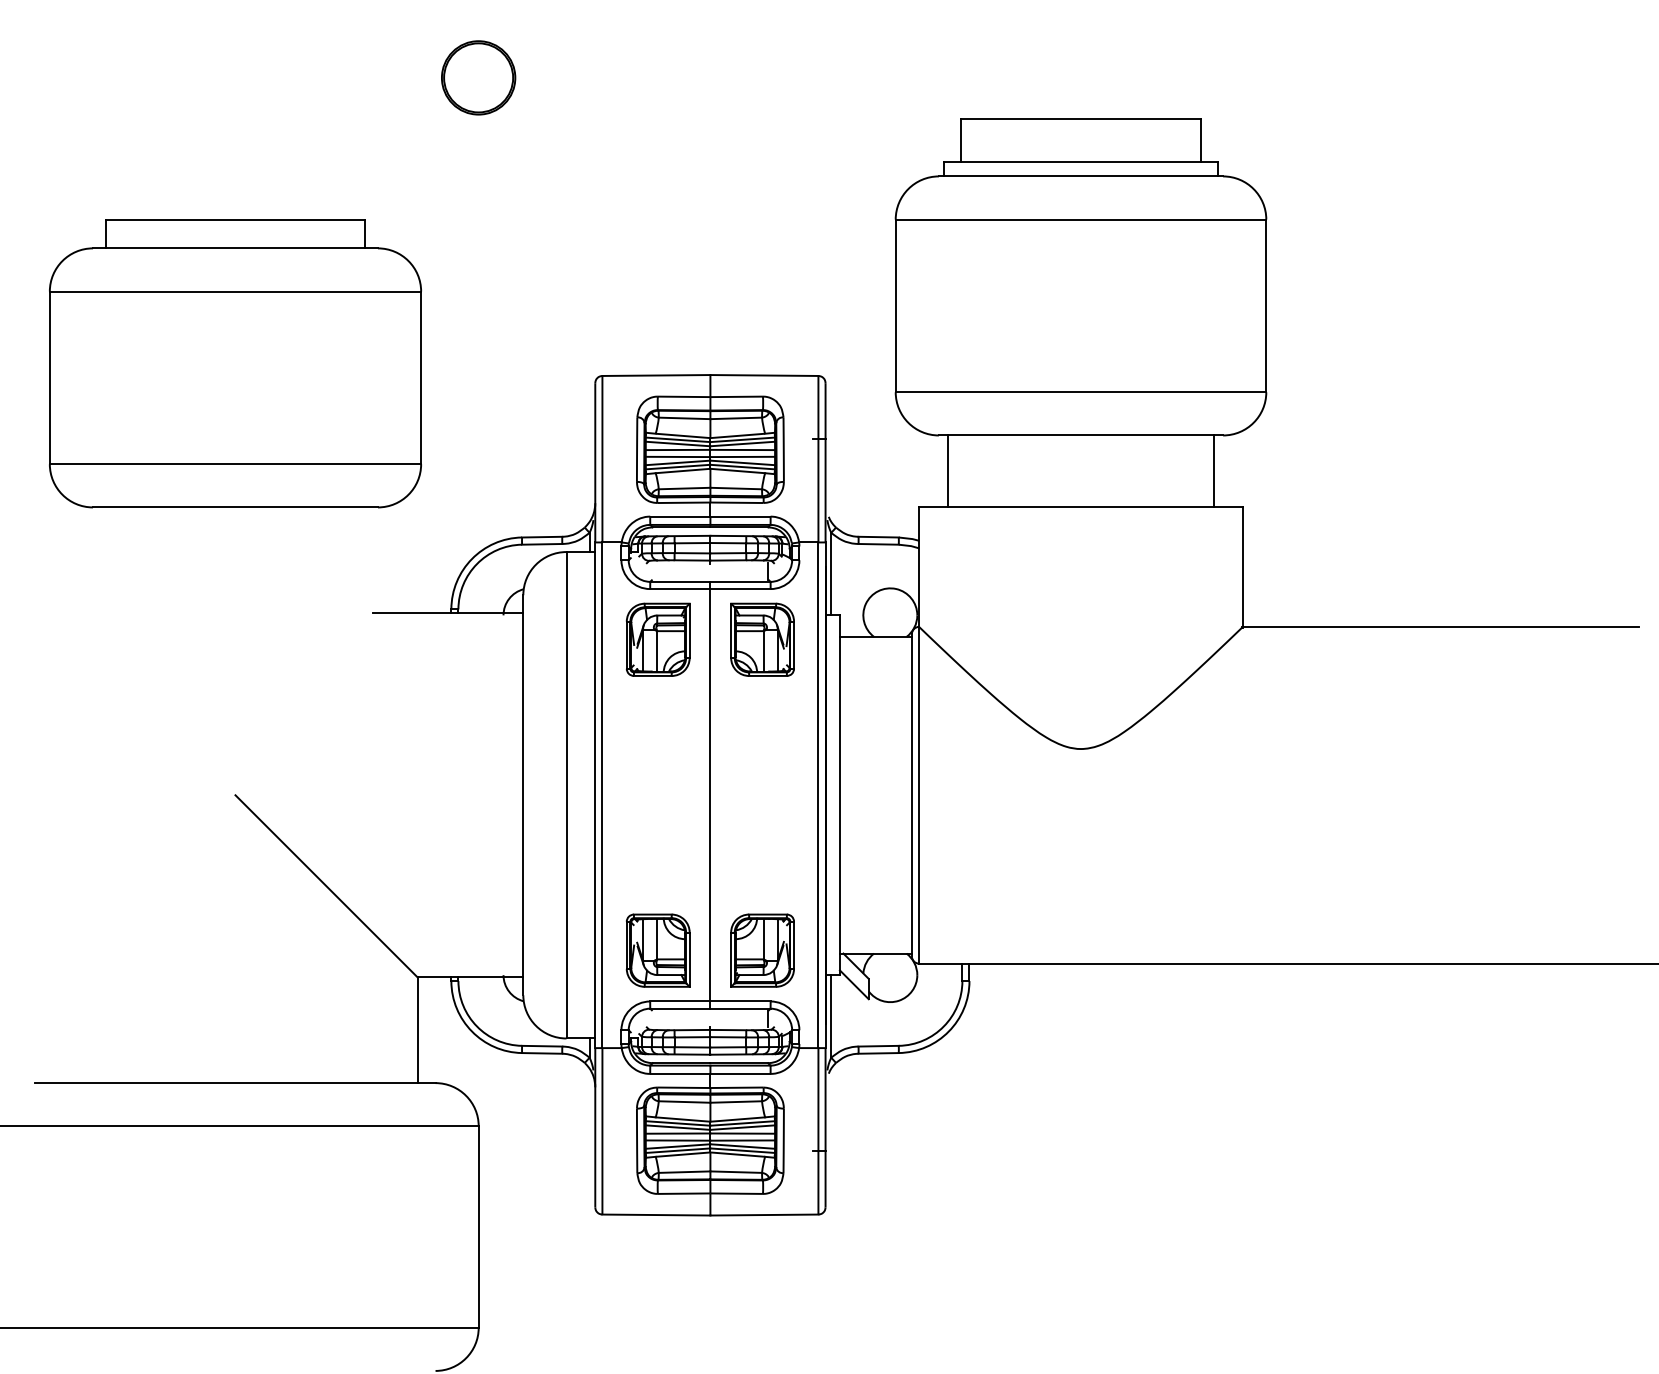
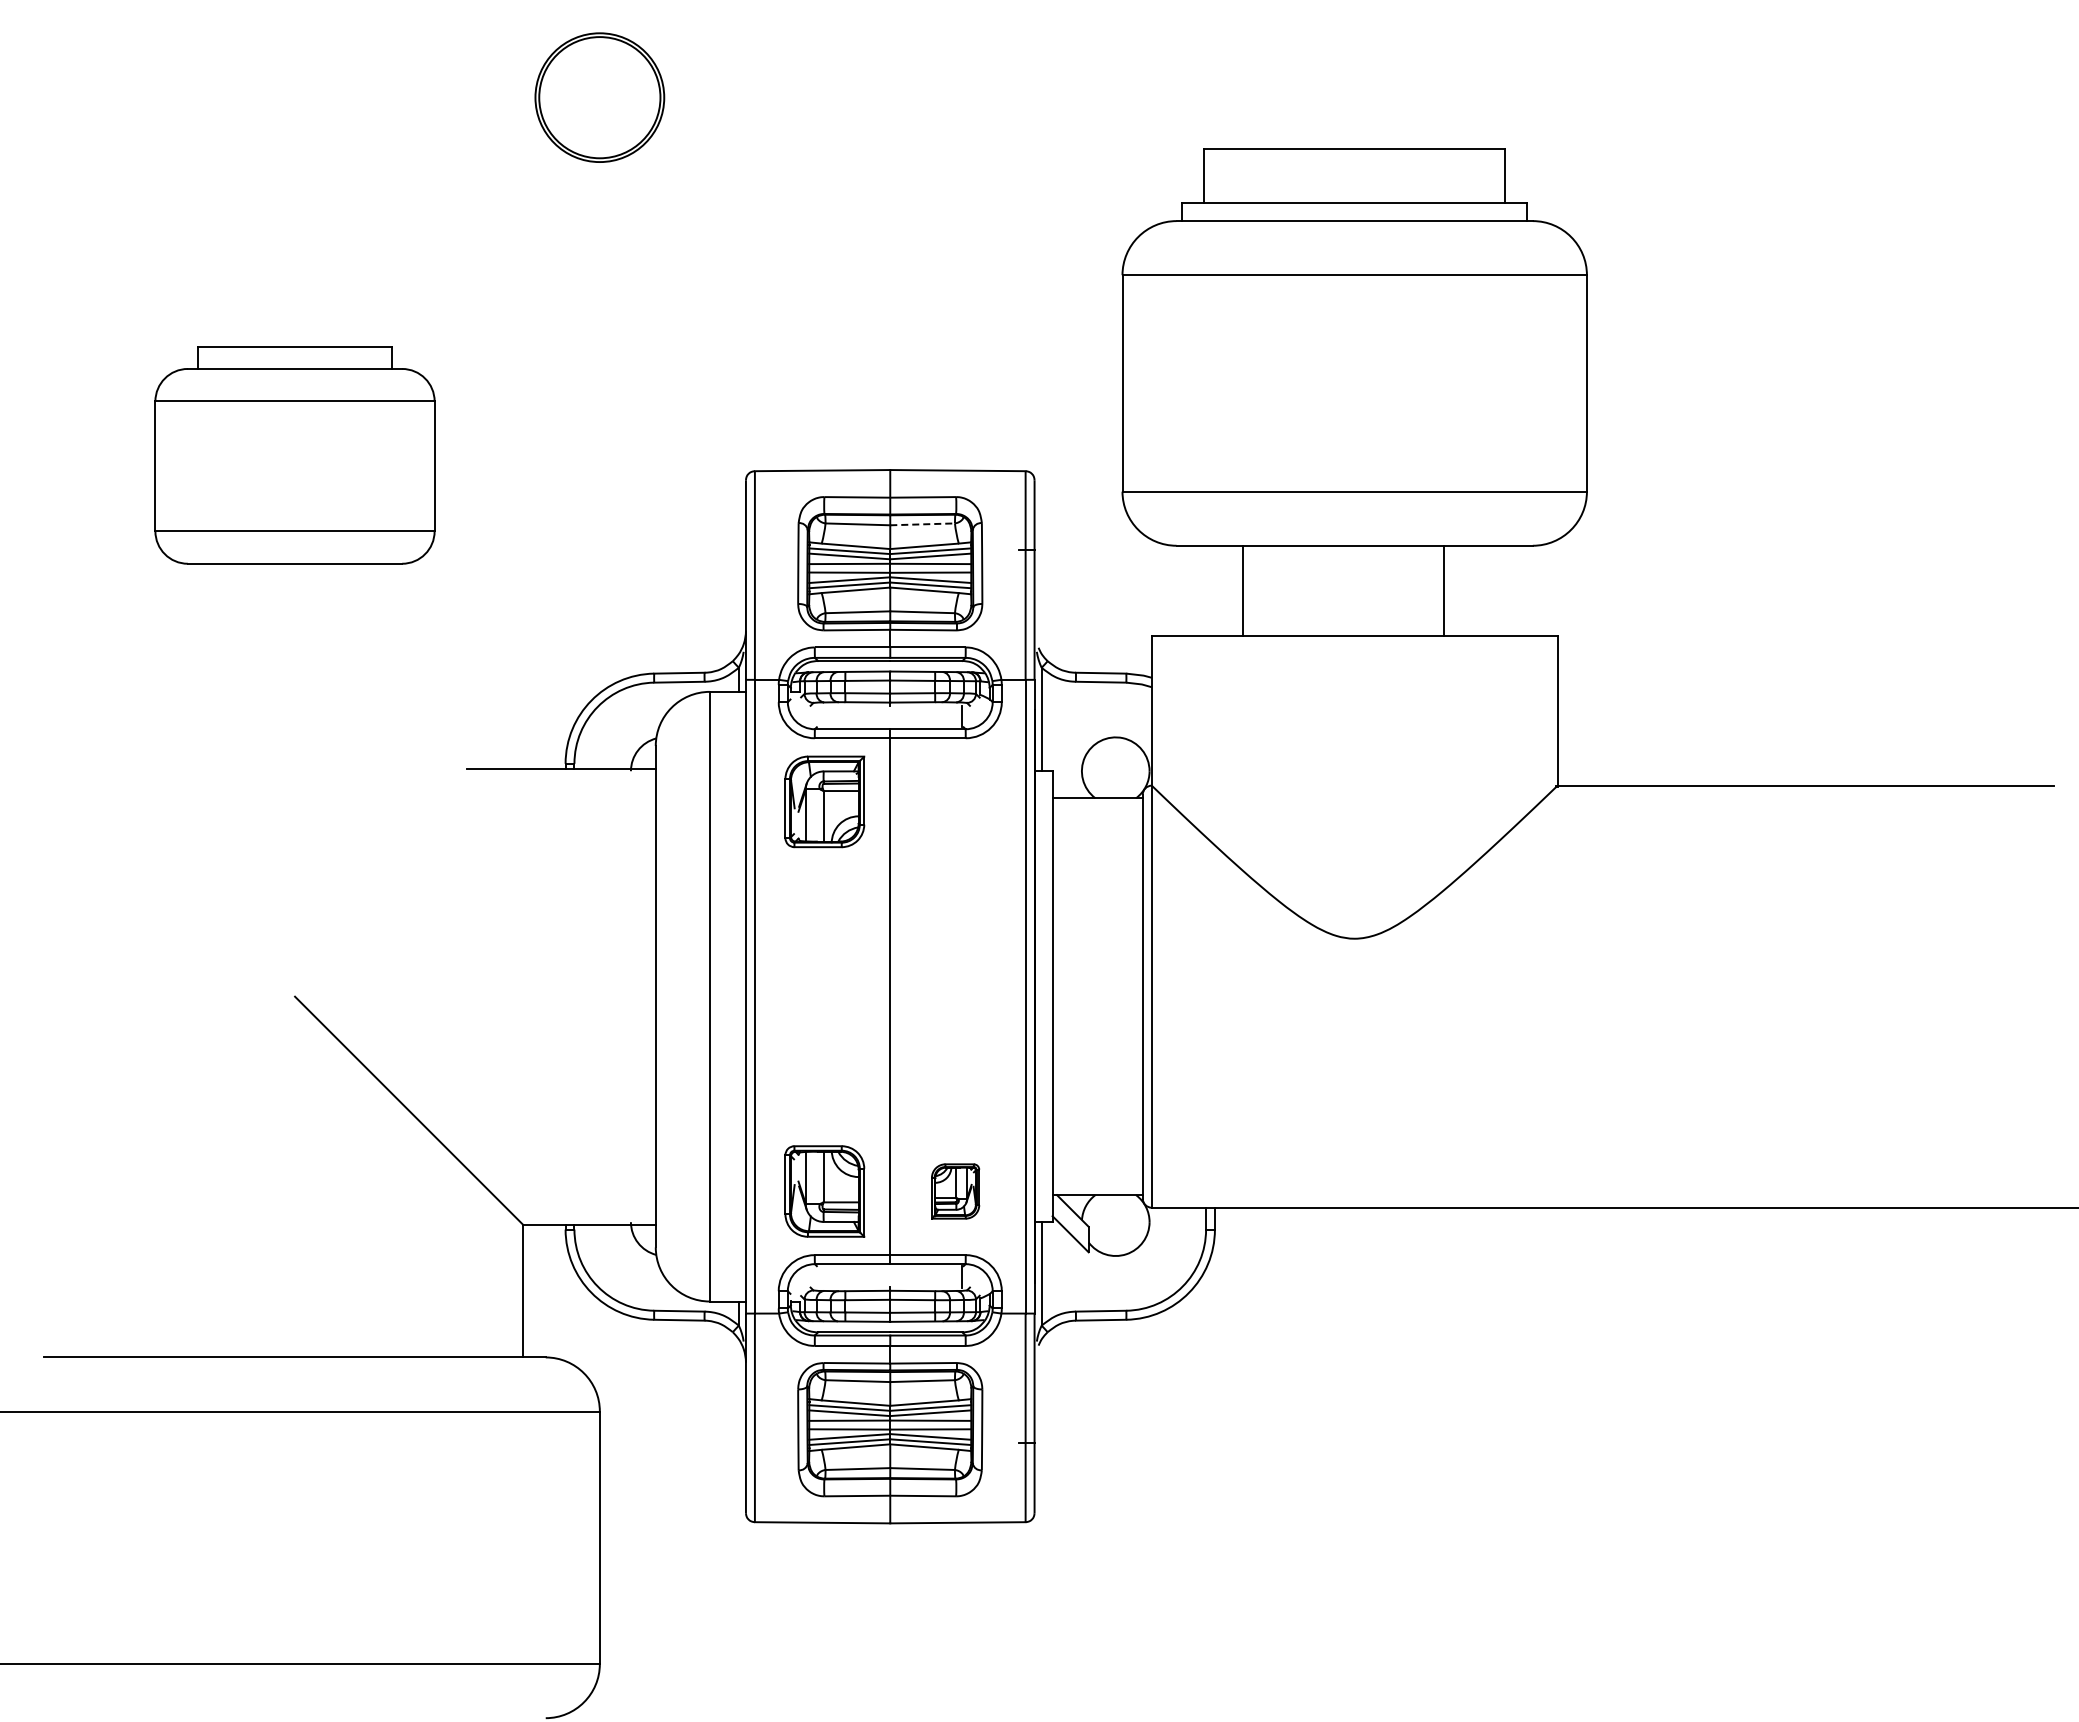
part: (478, 77) -> (599, 97), size x1.4
part: (235, 363) -> (294, 455), size x0.6
line: (736, 418) -> (923, 524), solid -> dashed
line: (947, 471) -> (1242, 590), moved
line: (1214, 471) -> (1443, 590), moved
part: (762, 639) -> (955, 801), removed
part: (762, 950) -> (955, 1191), size x0.6

